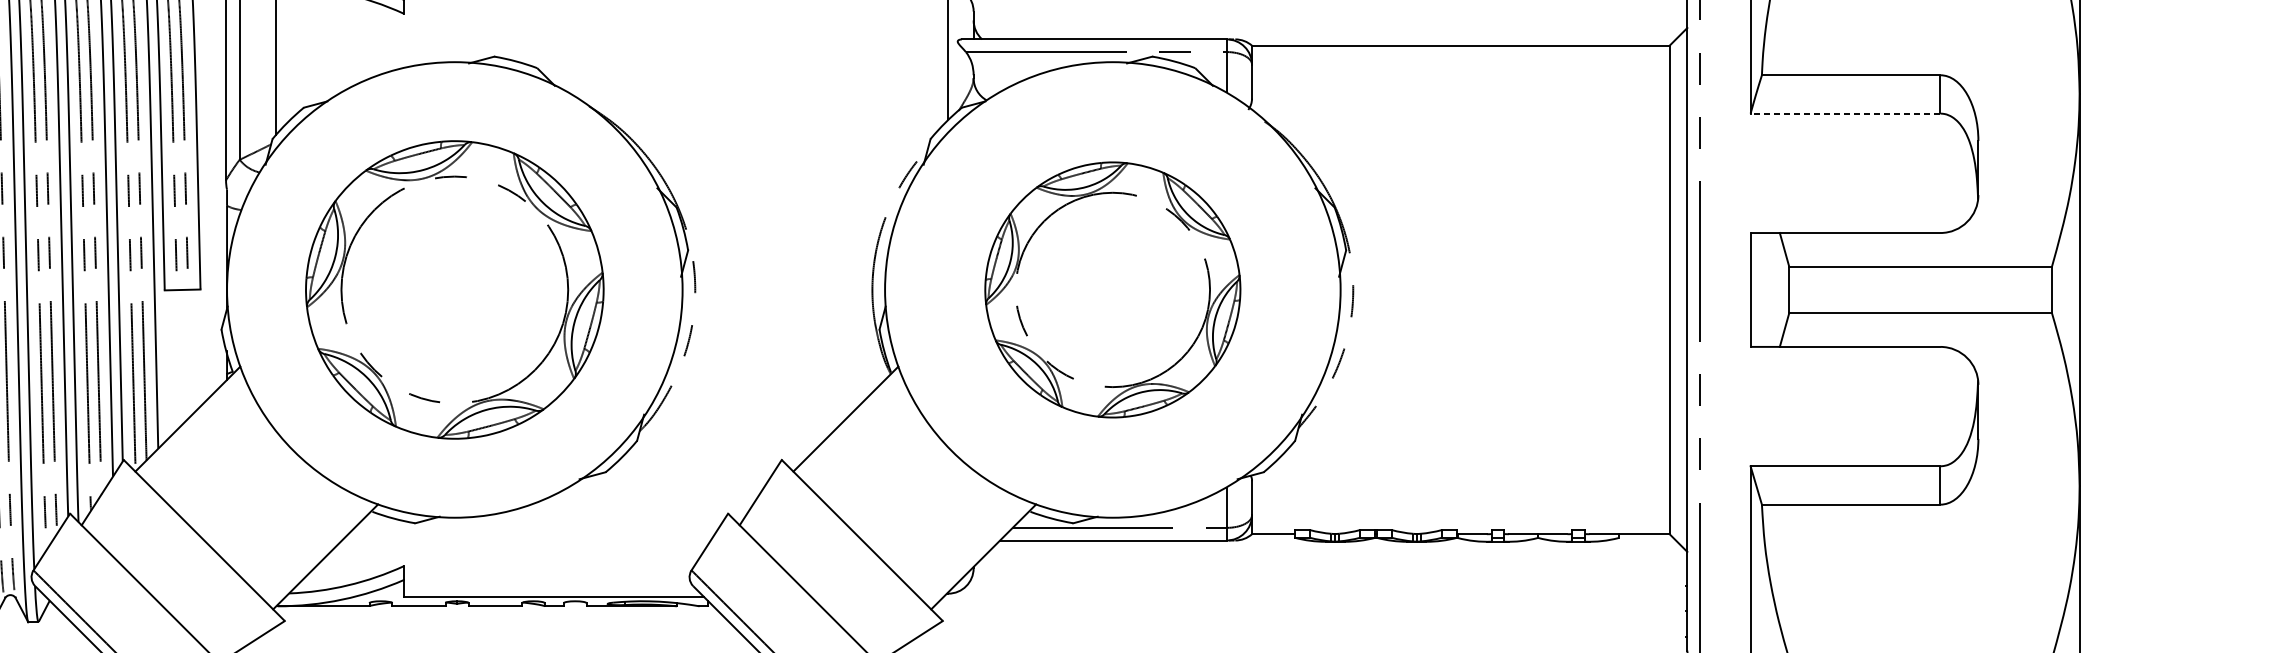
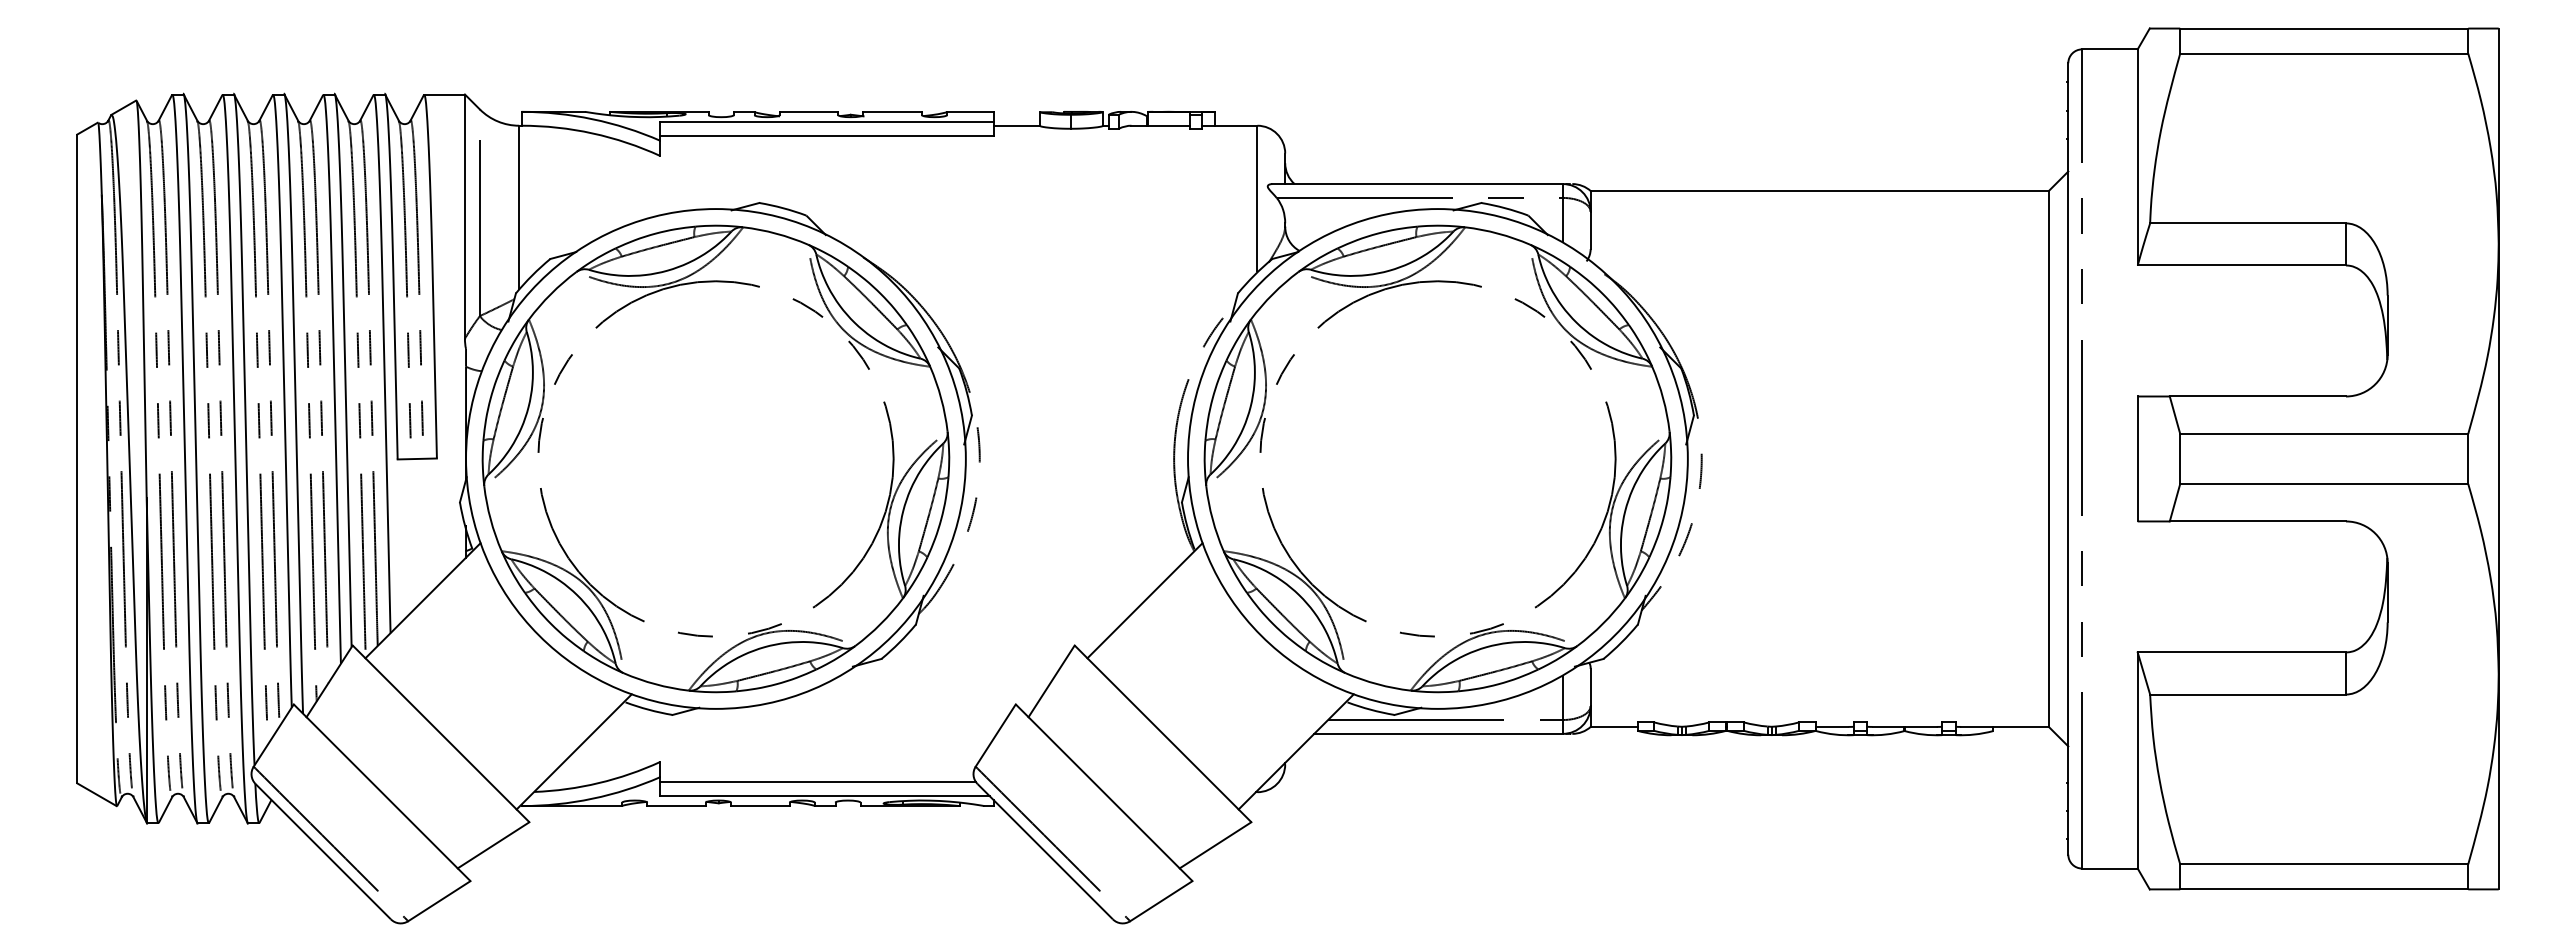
line: (1845, 113) -> (2241, 265), dashed -> solid
part: (454, 289) -> (715, 458), size x1.43
part: (1112, 289) -> (1437, 458), size x1.67
line: (547, 583) -> (817, 781), added

